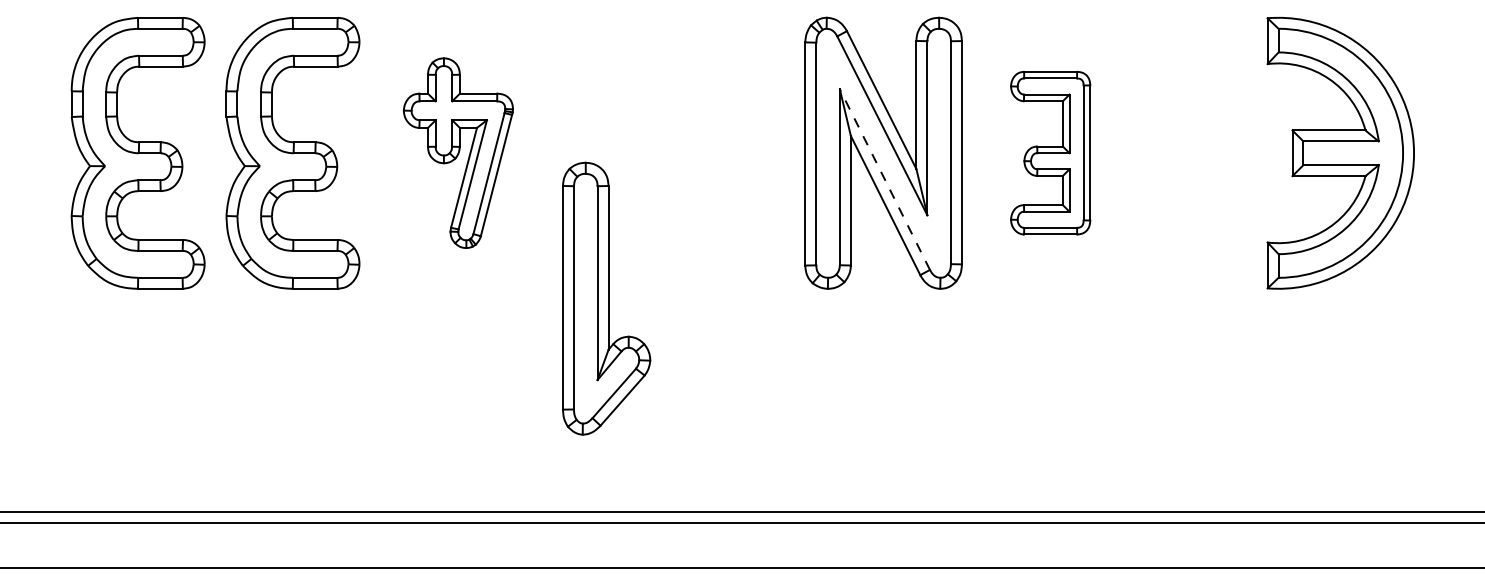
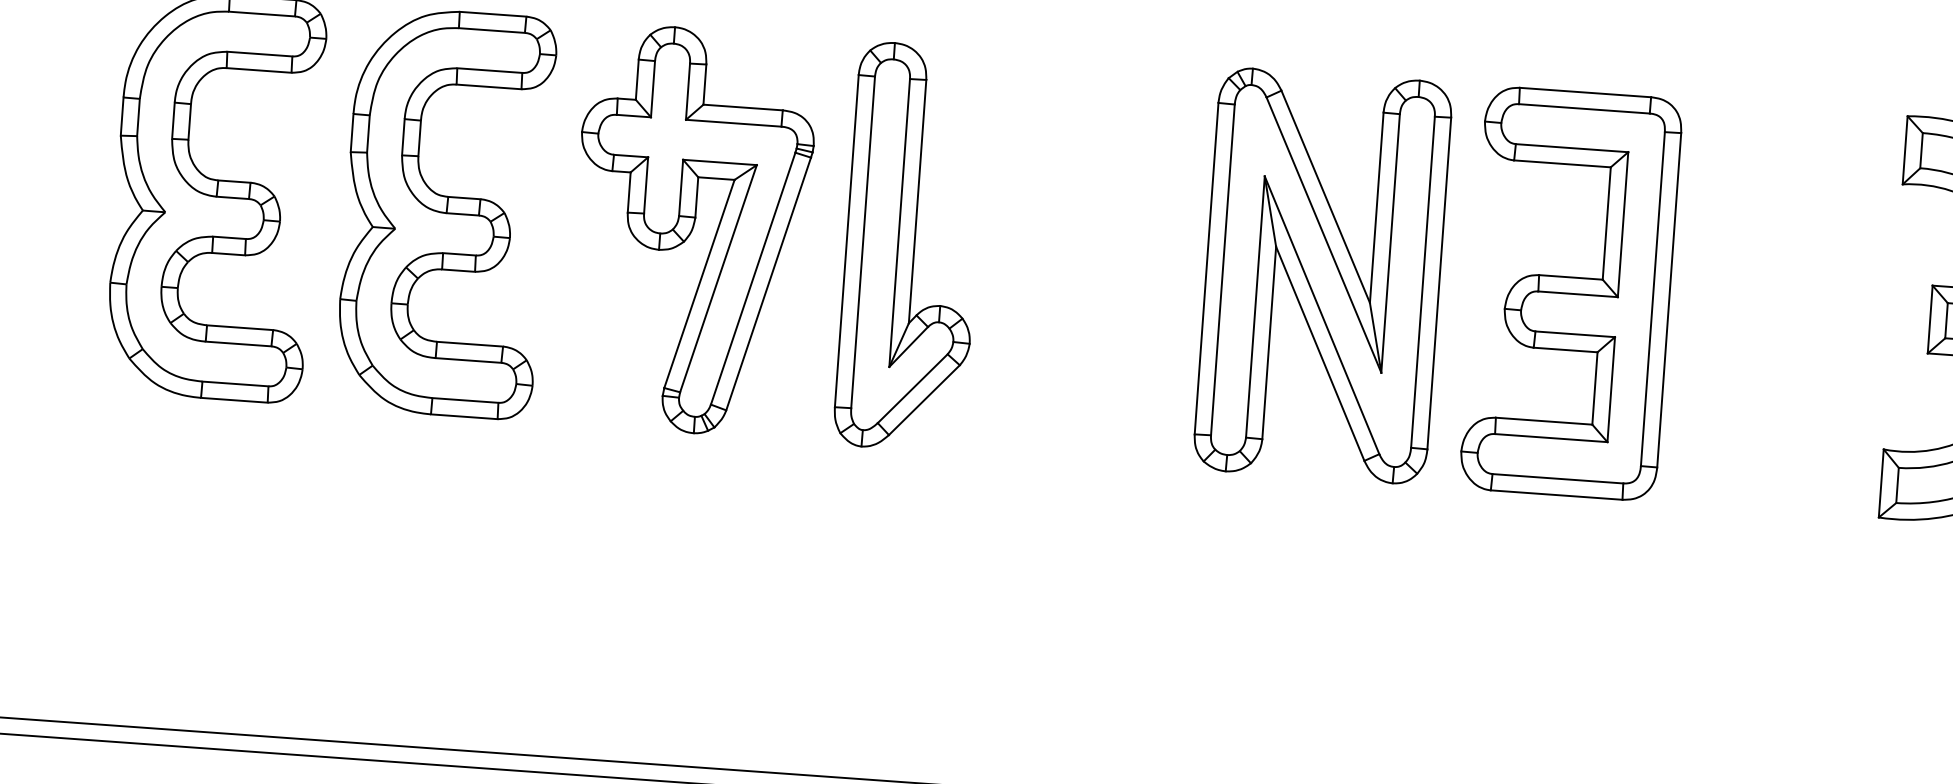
part: (458, 152) -> (691, 229), size x1.43
part: (1050, 152) -> (1570, 292), size x1.67
line: (884, 179) -> (1321, 315), dashed -> solid
part: (606, 298) -> (911, 246), moved

